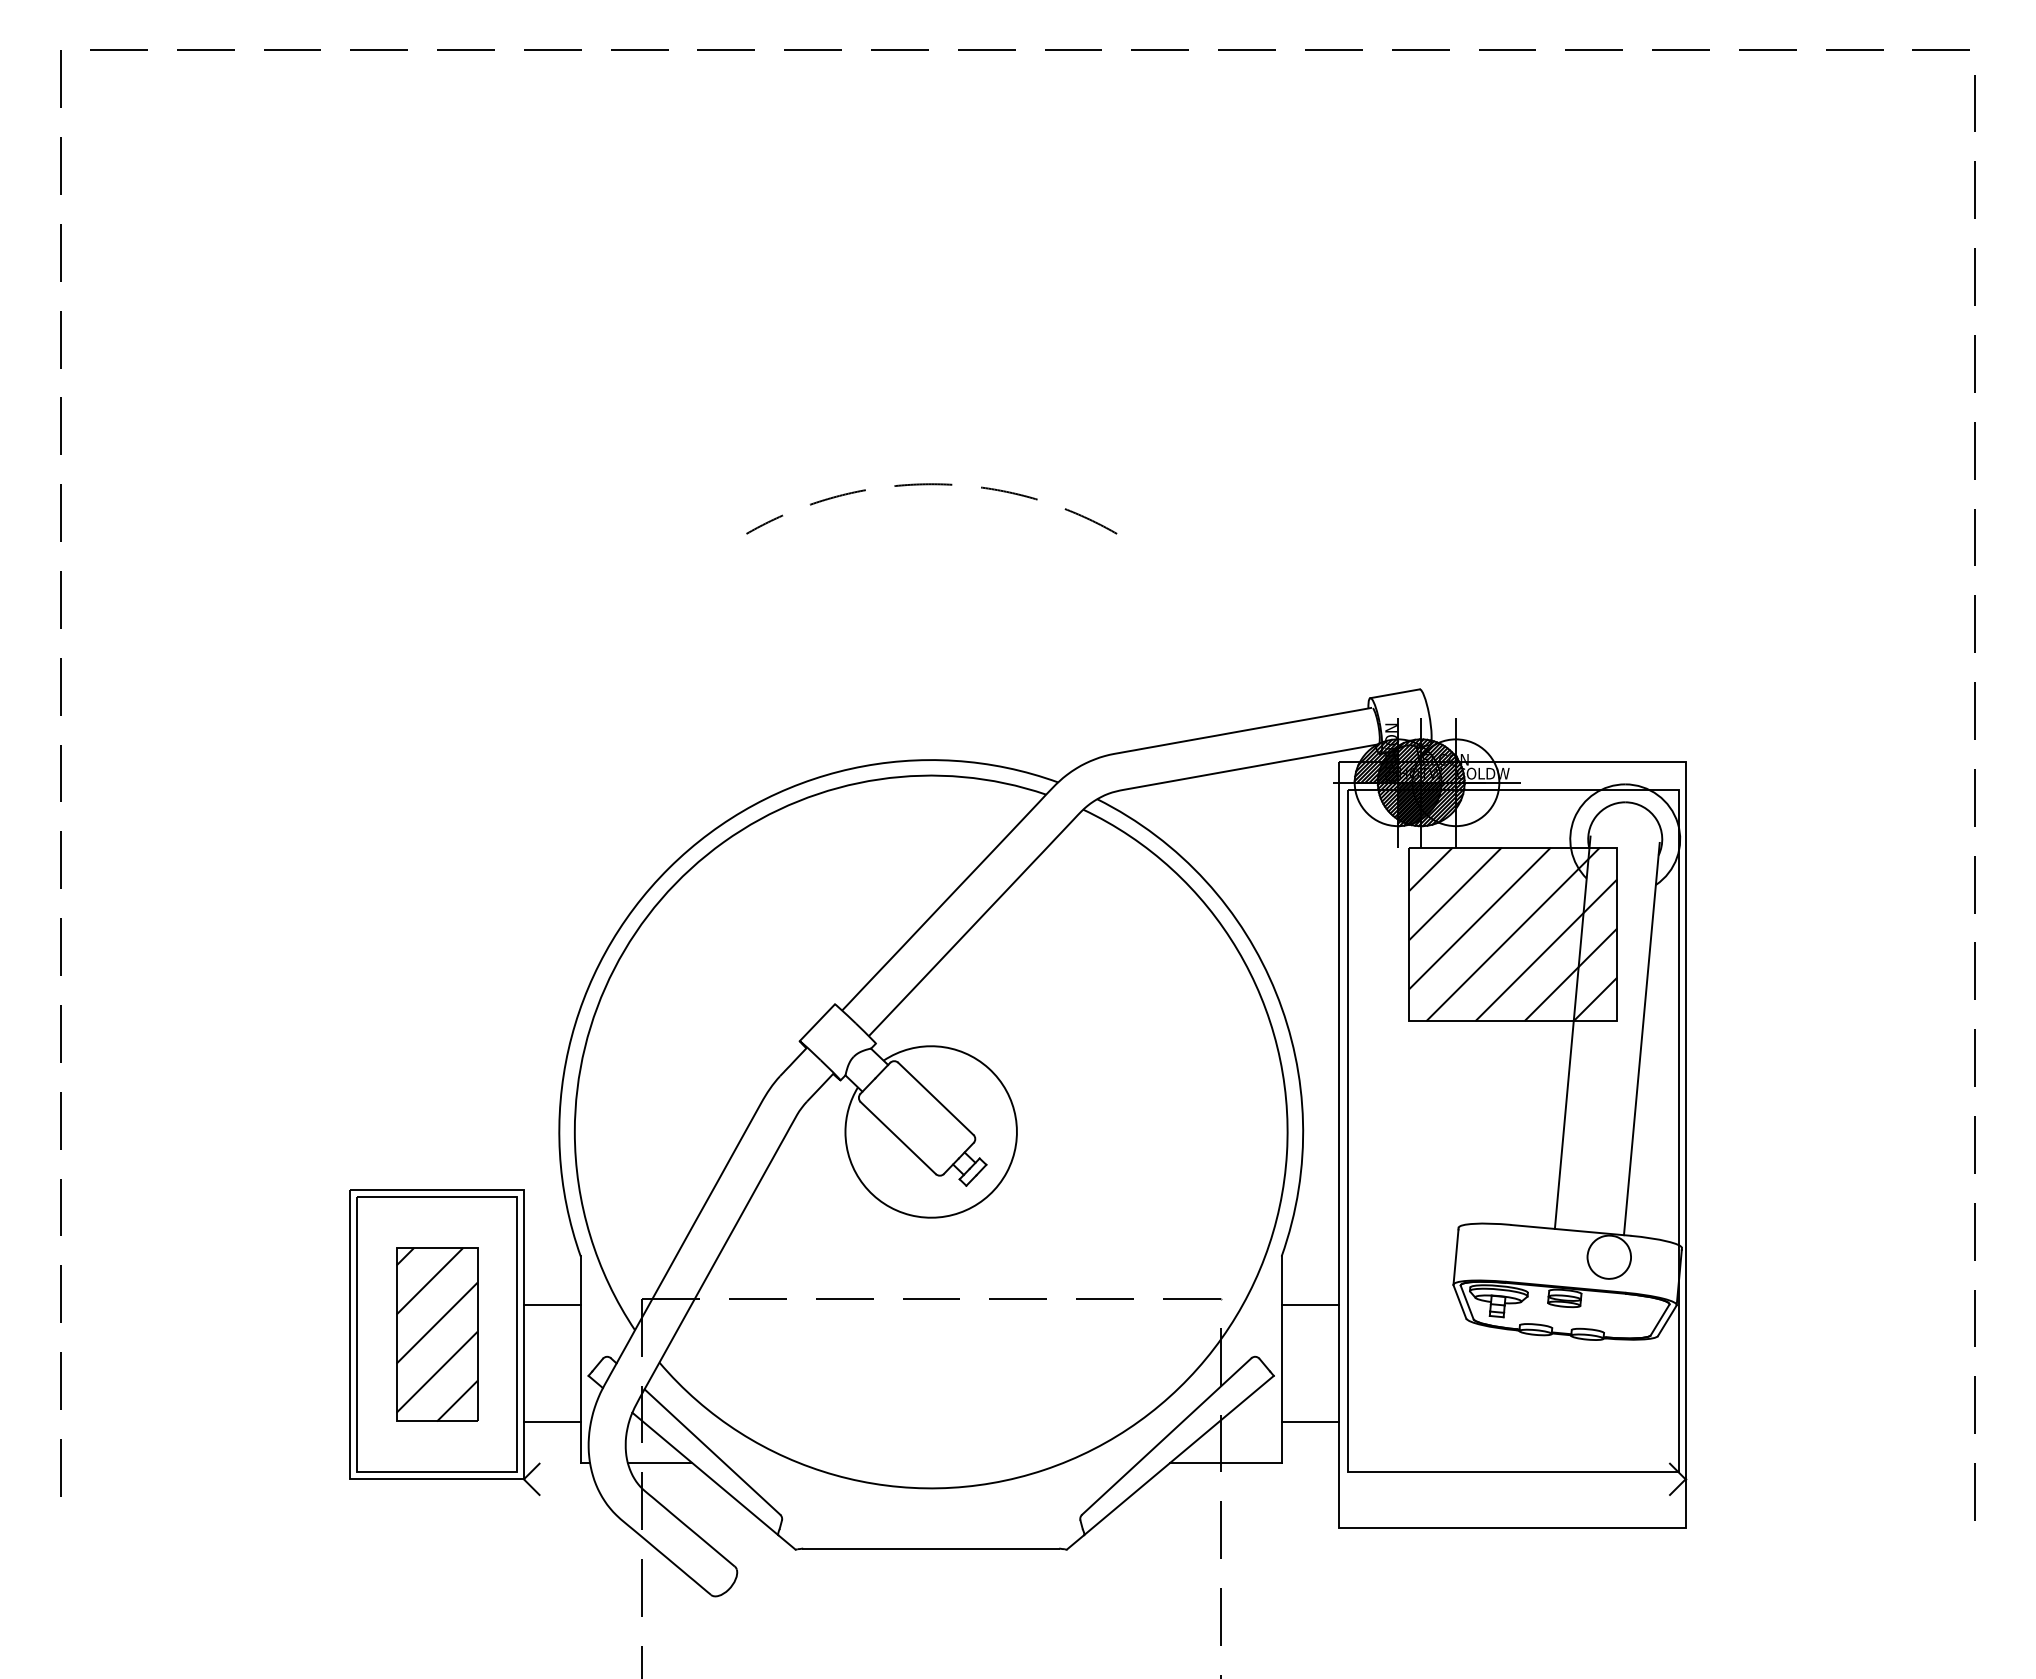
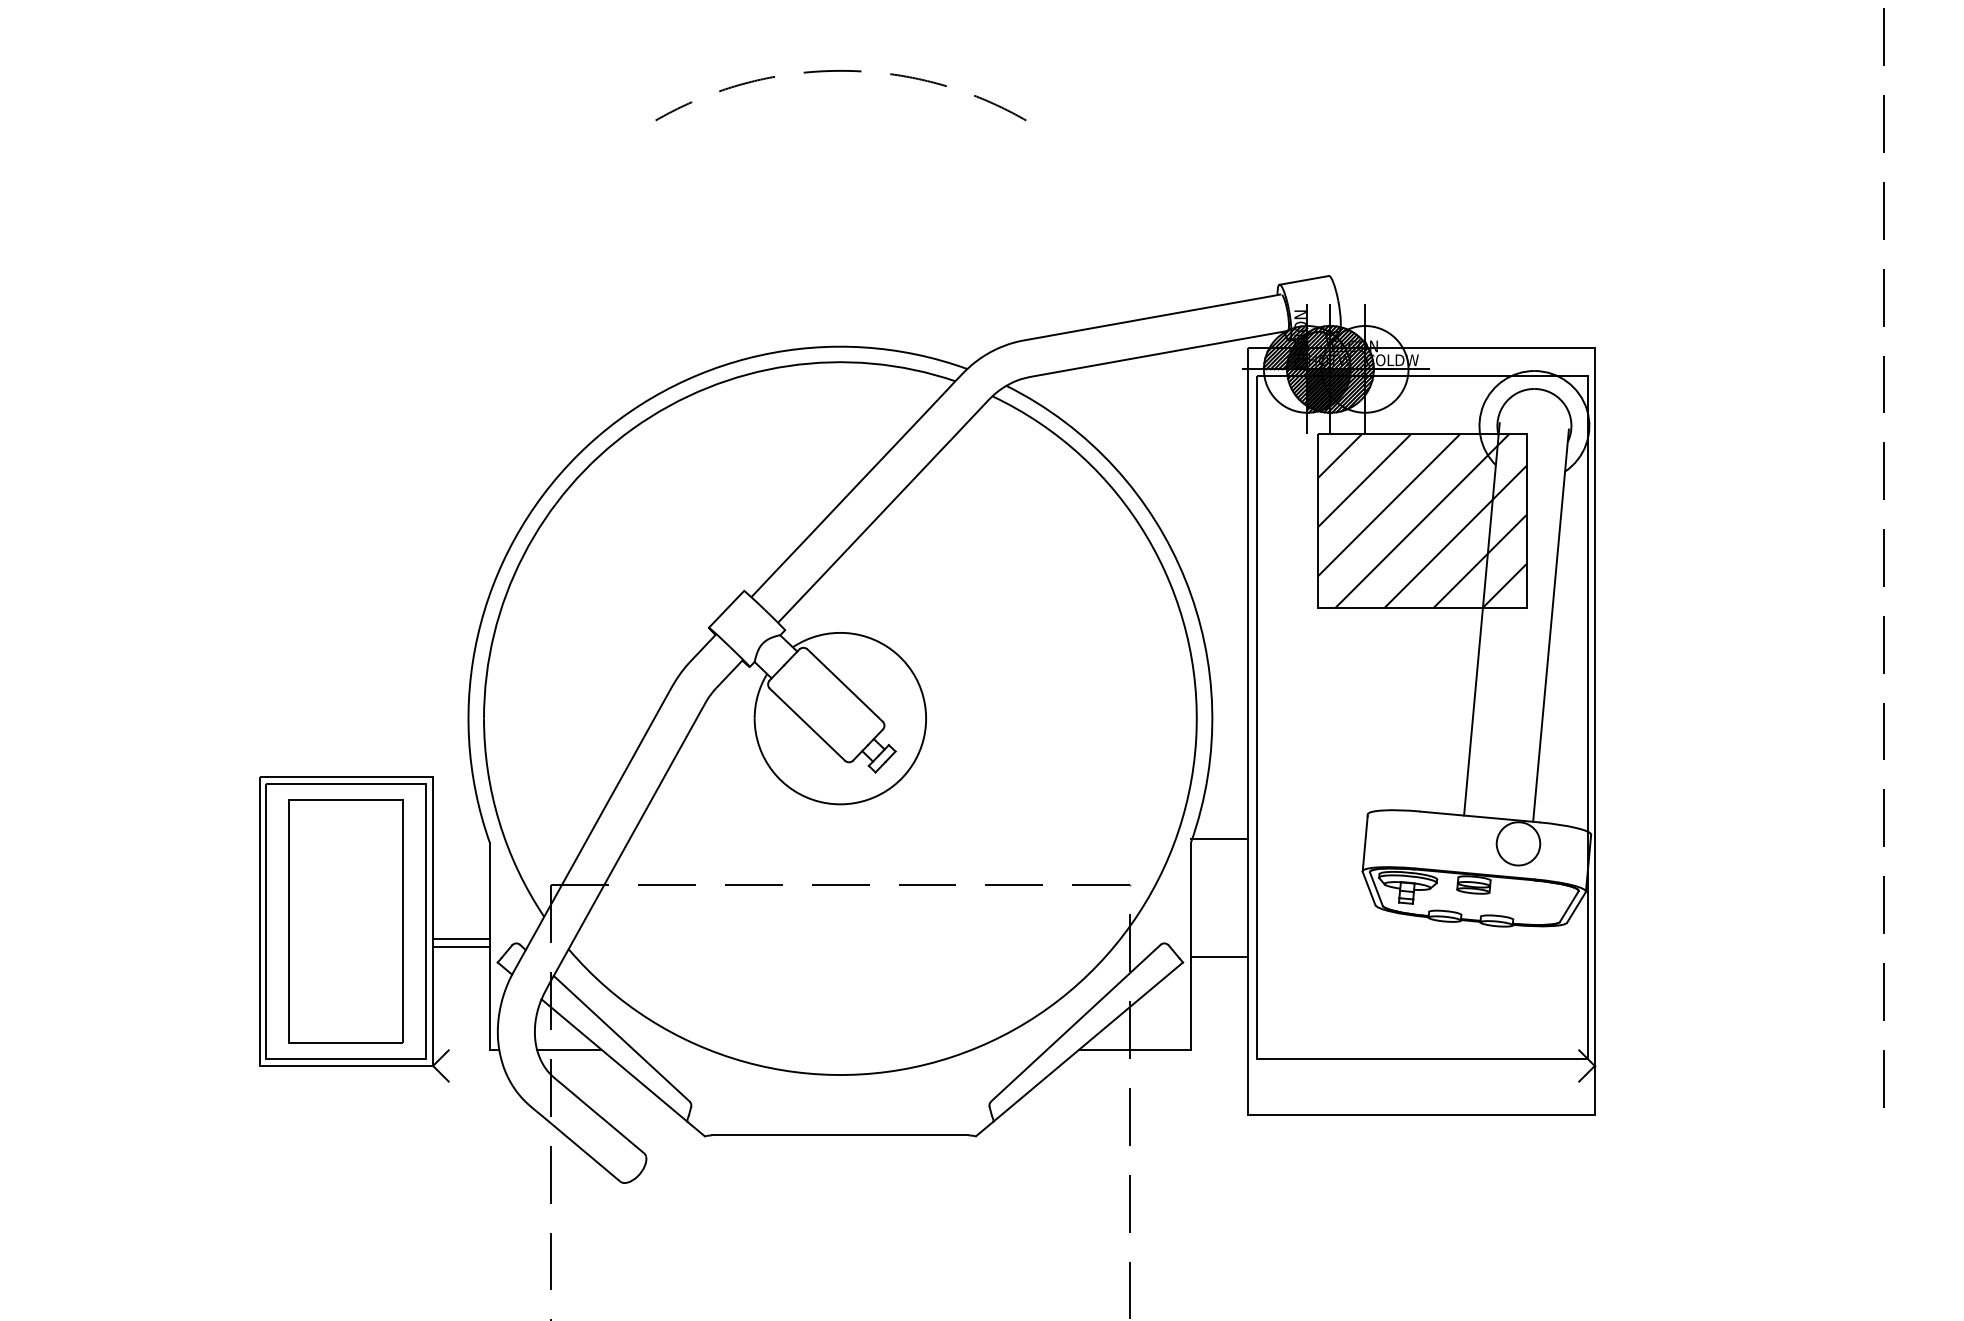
line: (551, 1304) -> (460, 947), moved
line: (1309, 1304) -> (1218, 839), moved
part: (437, 1334) -> (346, 921), size x1.4
line: (551, 1422) -> (460, 939), moved
line: (1309, 1422) -> (1218, 957), moved

